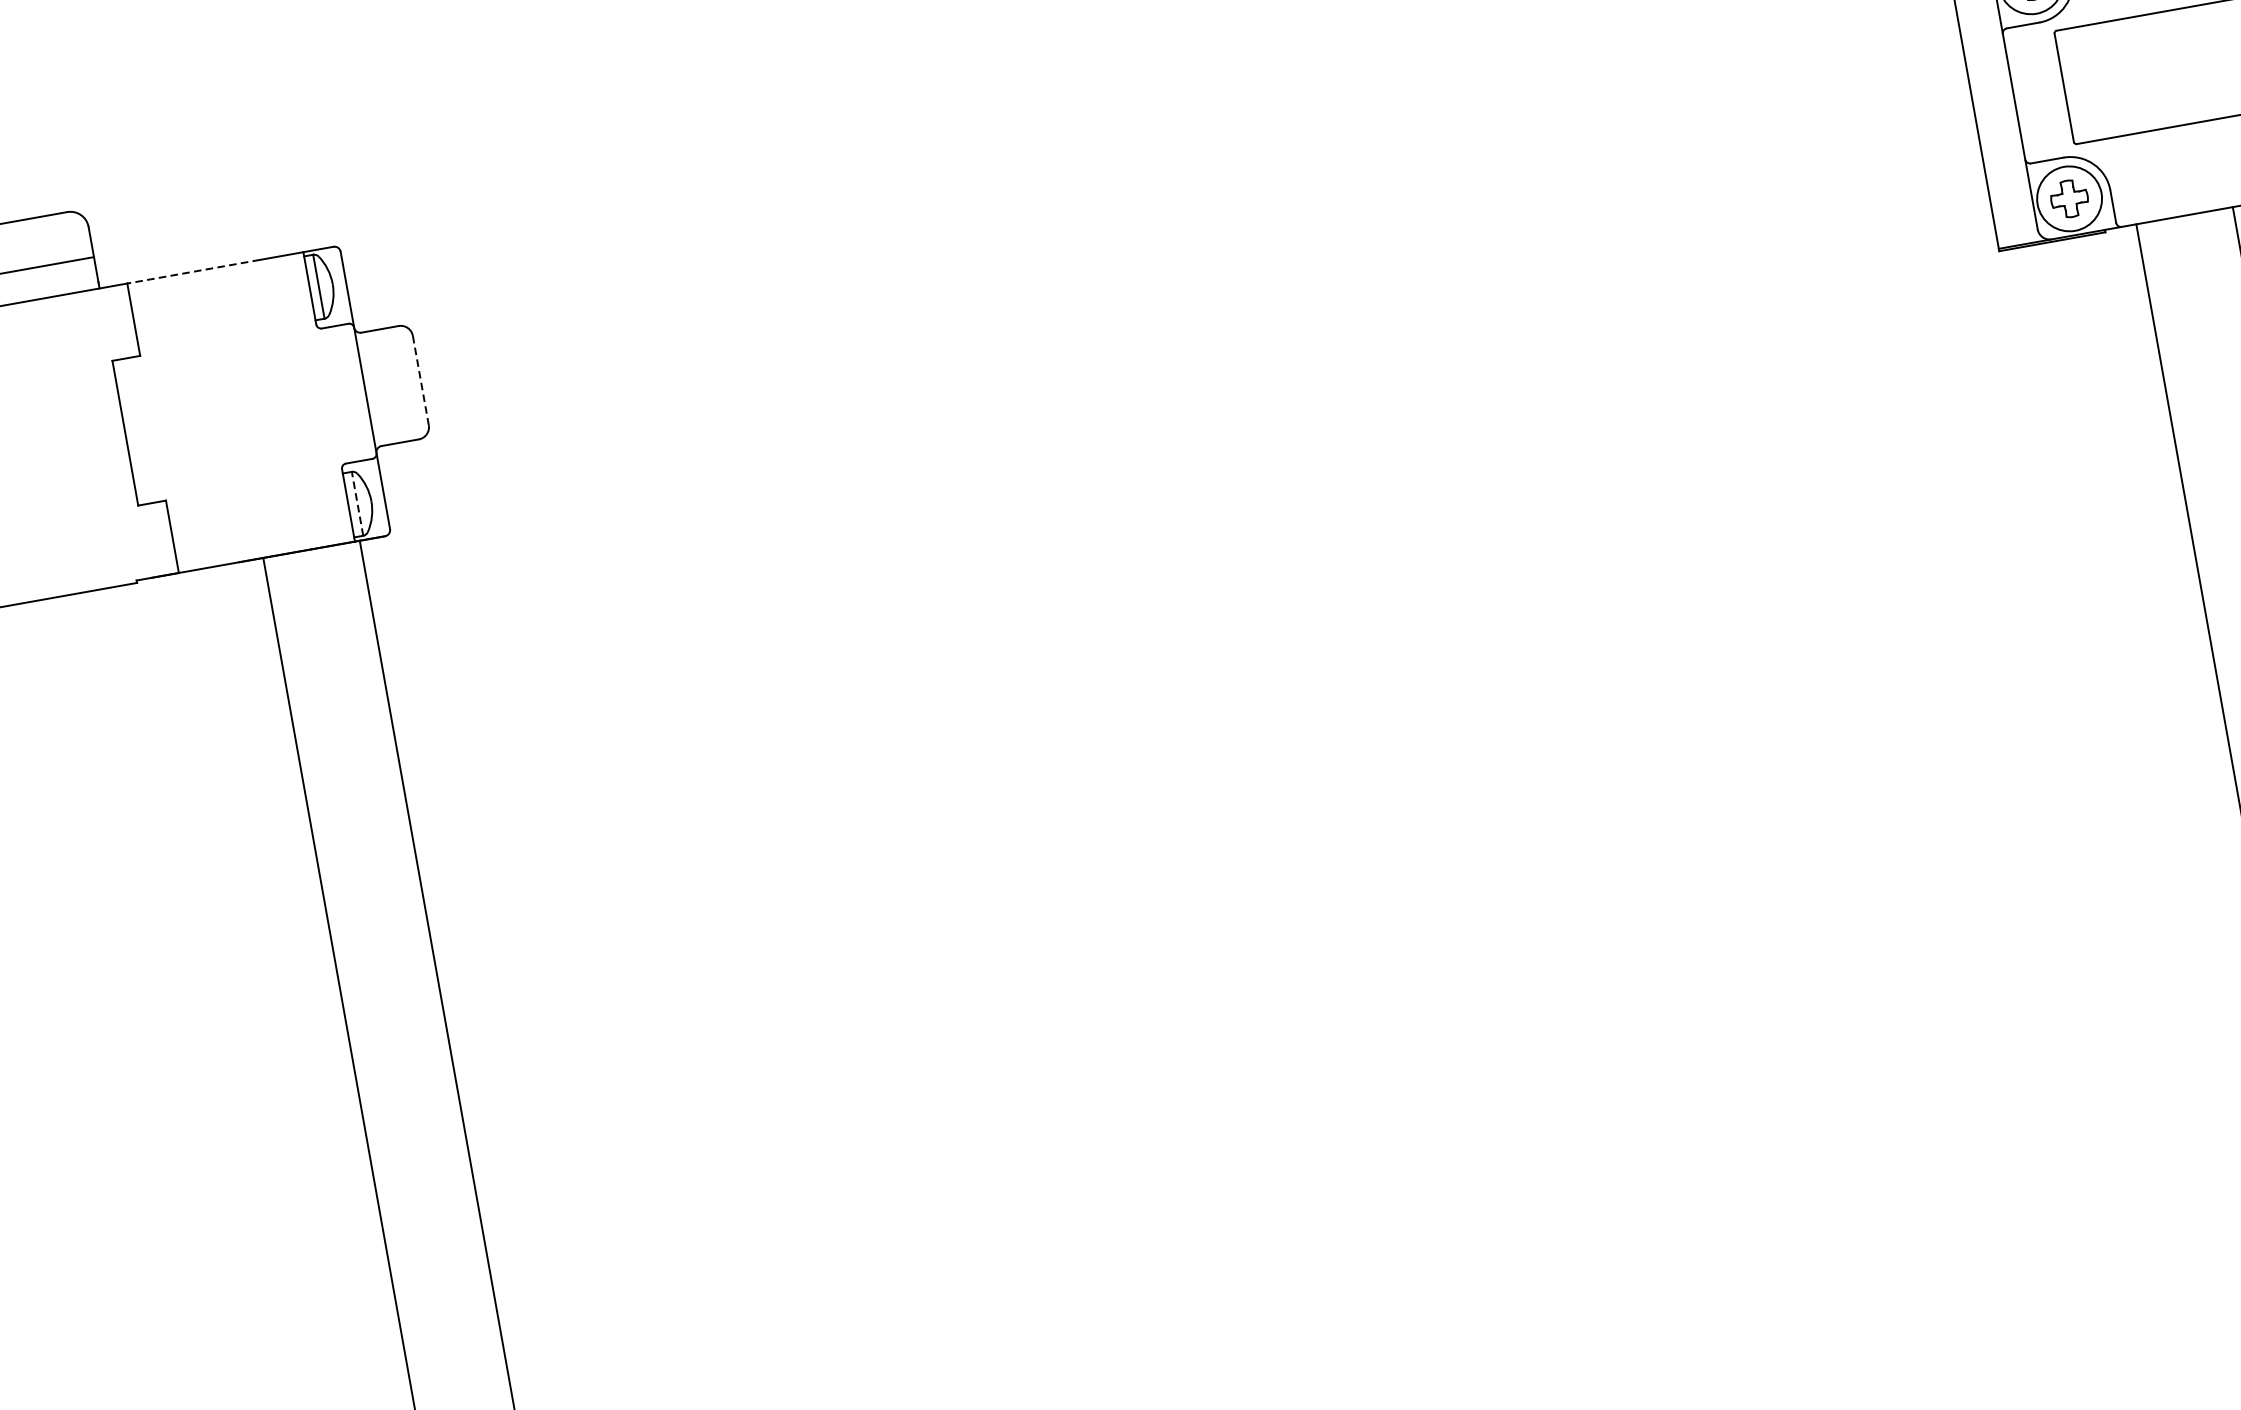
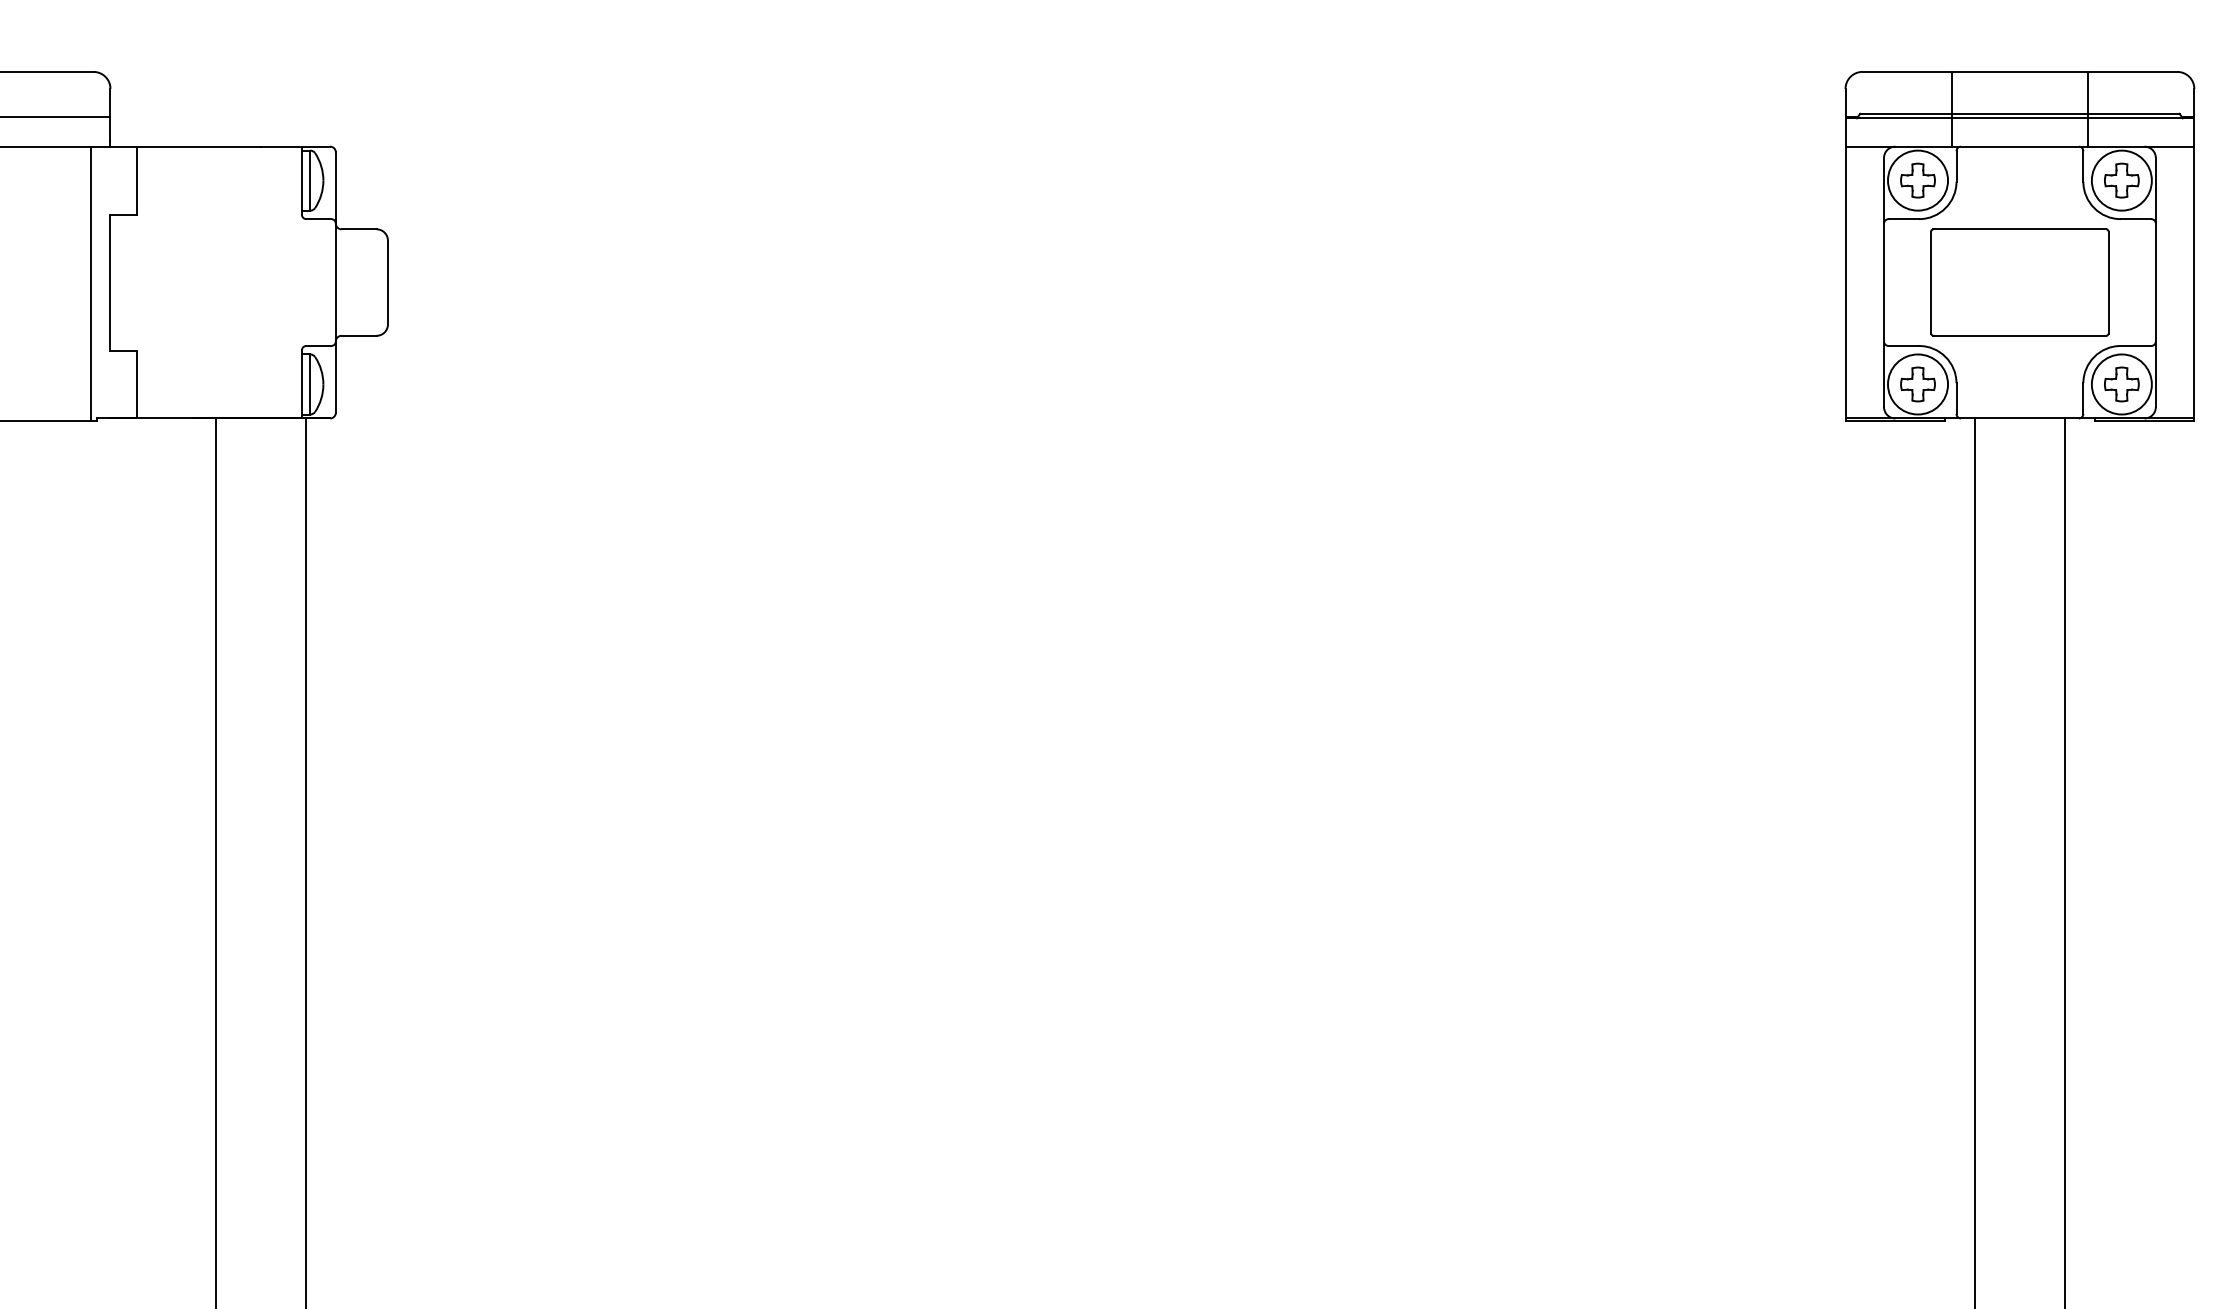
line: (193, 271) -> (198, 146), dashed -> solid
line: (420, 380) -> (387, 282), dashed -> solid
line: (105, 437) -> (91, 283), added
line: (357, 503) -> (310, 384), dashed -> solid

